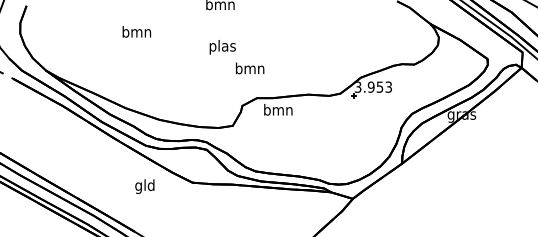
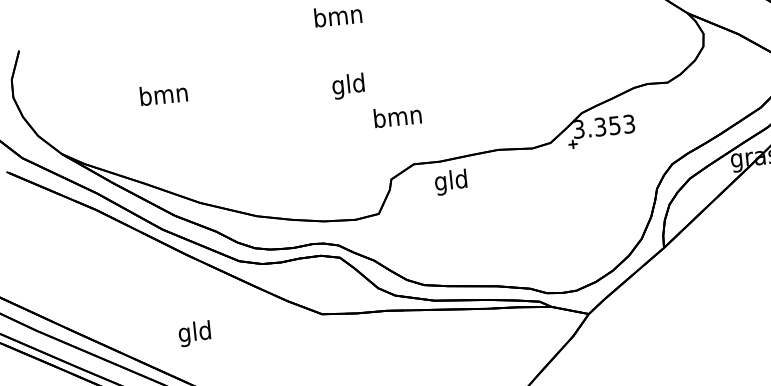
text: (136, 31) -> (163, 93), moved
text: (222, 47) -> (348, 86), plas -> gld
text: (370, 86) -> (599, 126), 3.953 -> 3.353
text: (278, 111) -> (451, 182), bmn -> gld
text: (144, 186) -> (194, 333), moved

